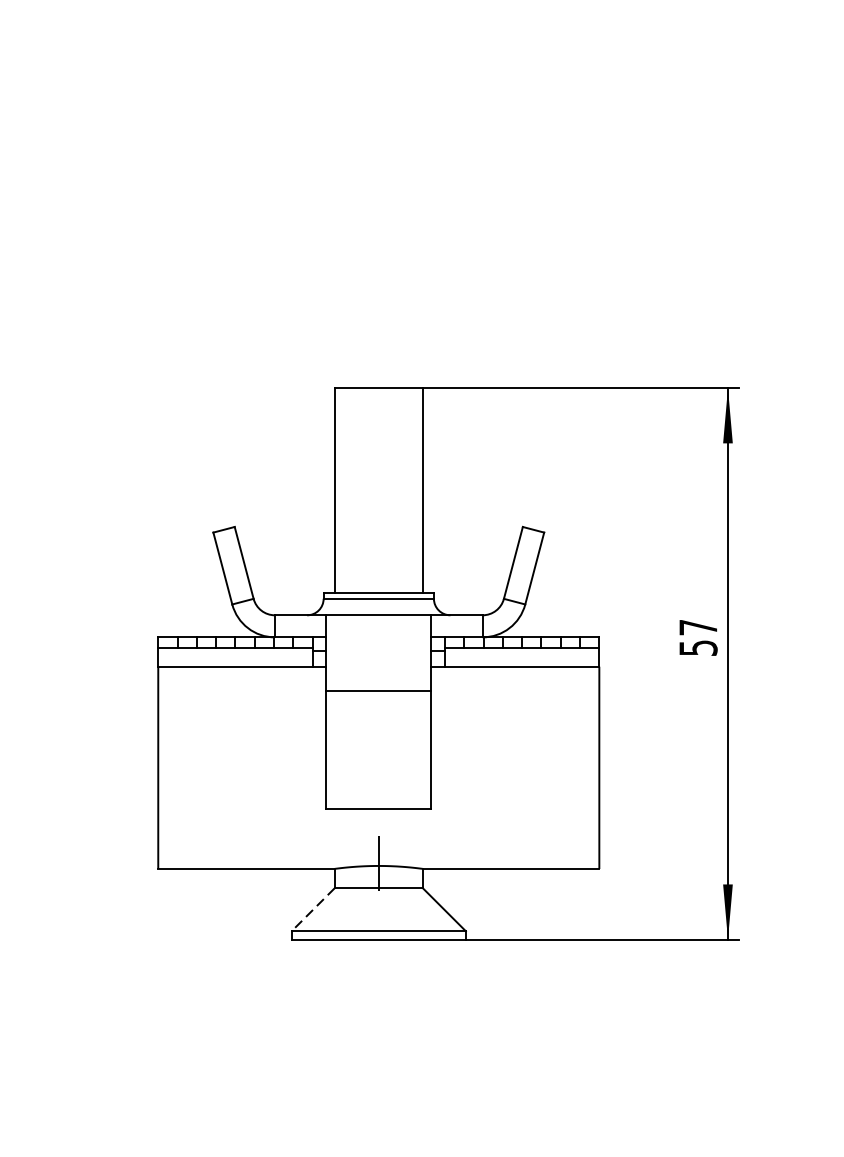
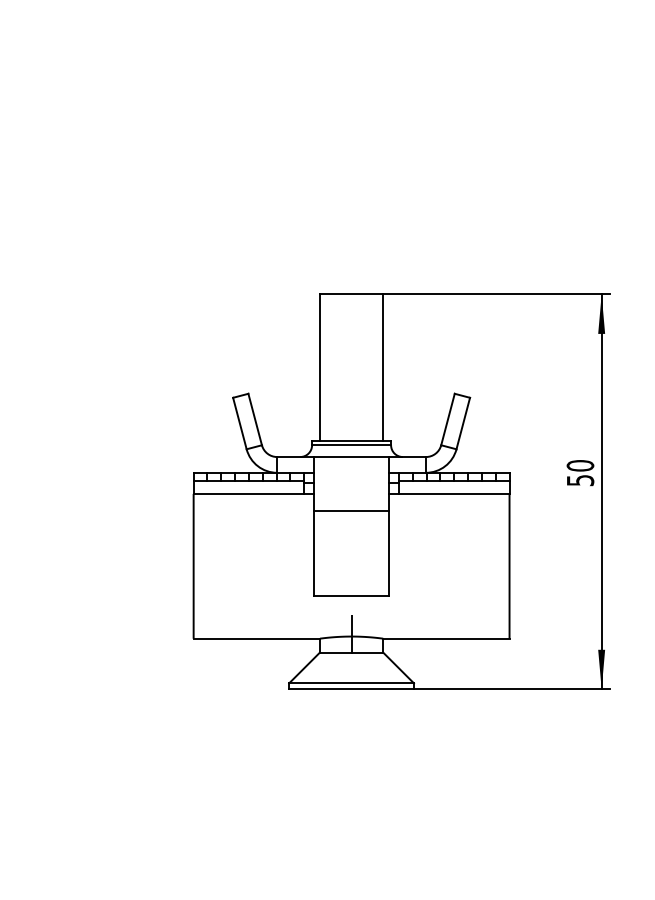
text: (698, 627) -> (580, 465), 57 -> 50
line: (313, 909) -> (304, 667), dashed -> solid

